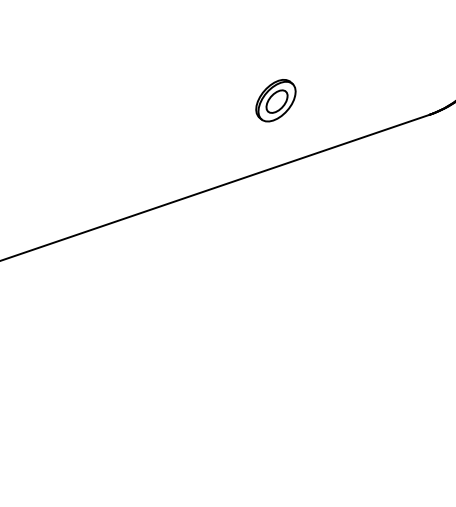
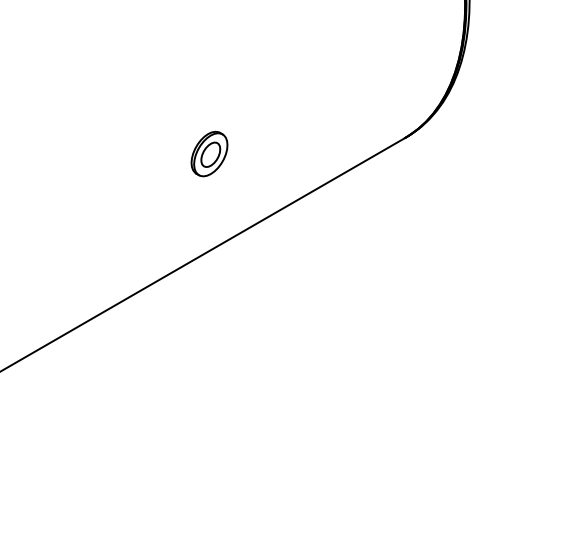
part: (276, 100) -> (209, 153), moved

